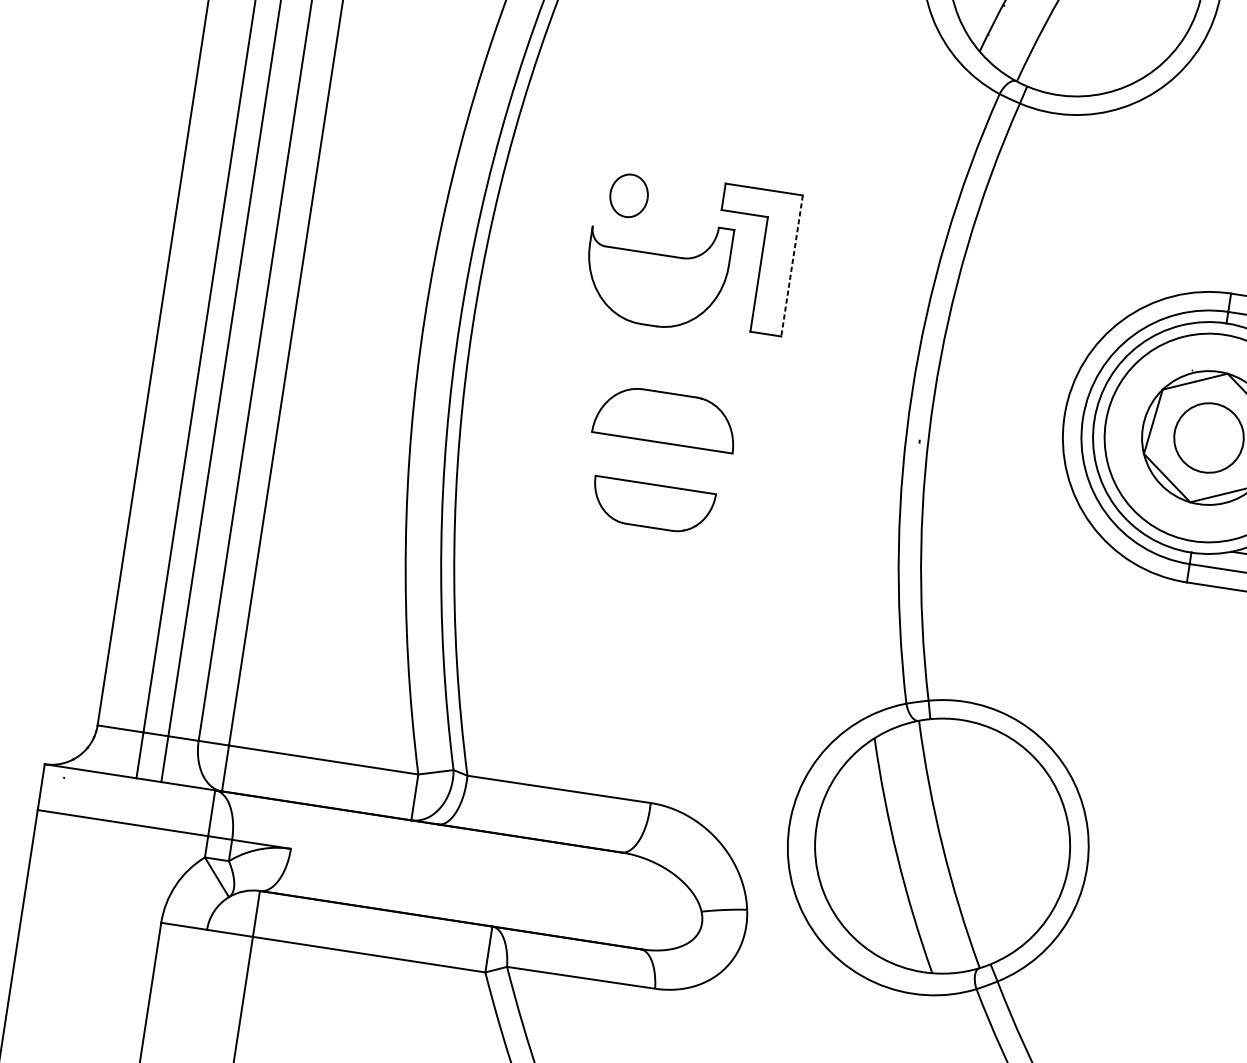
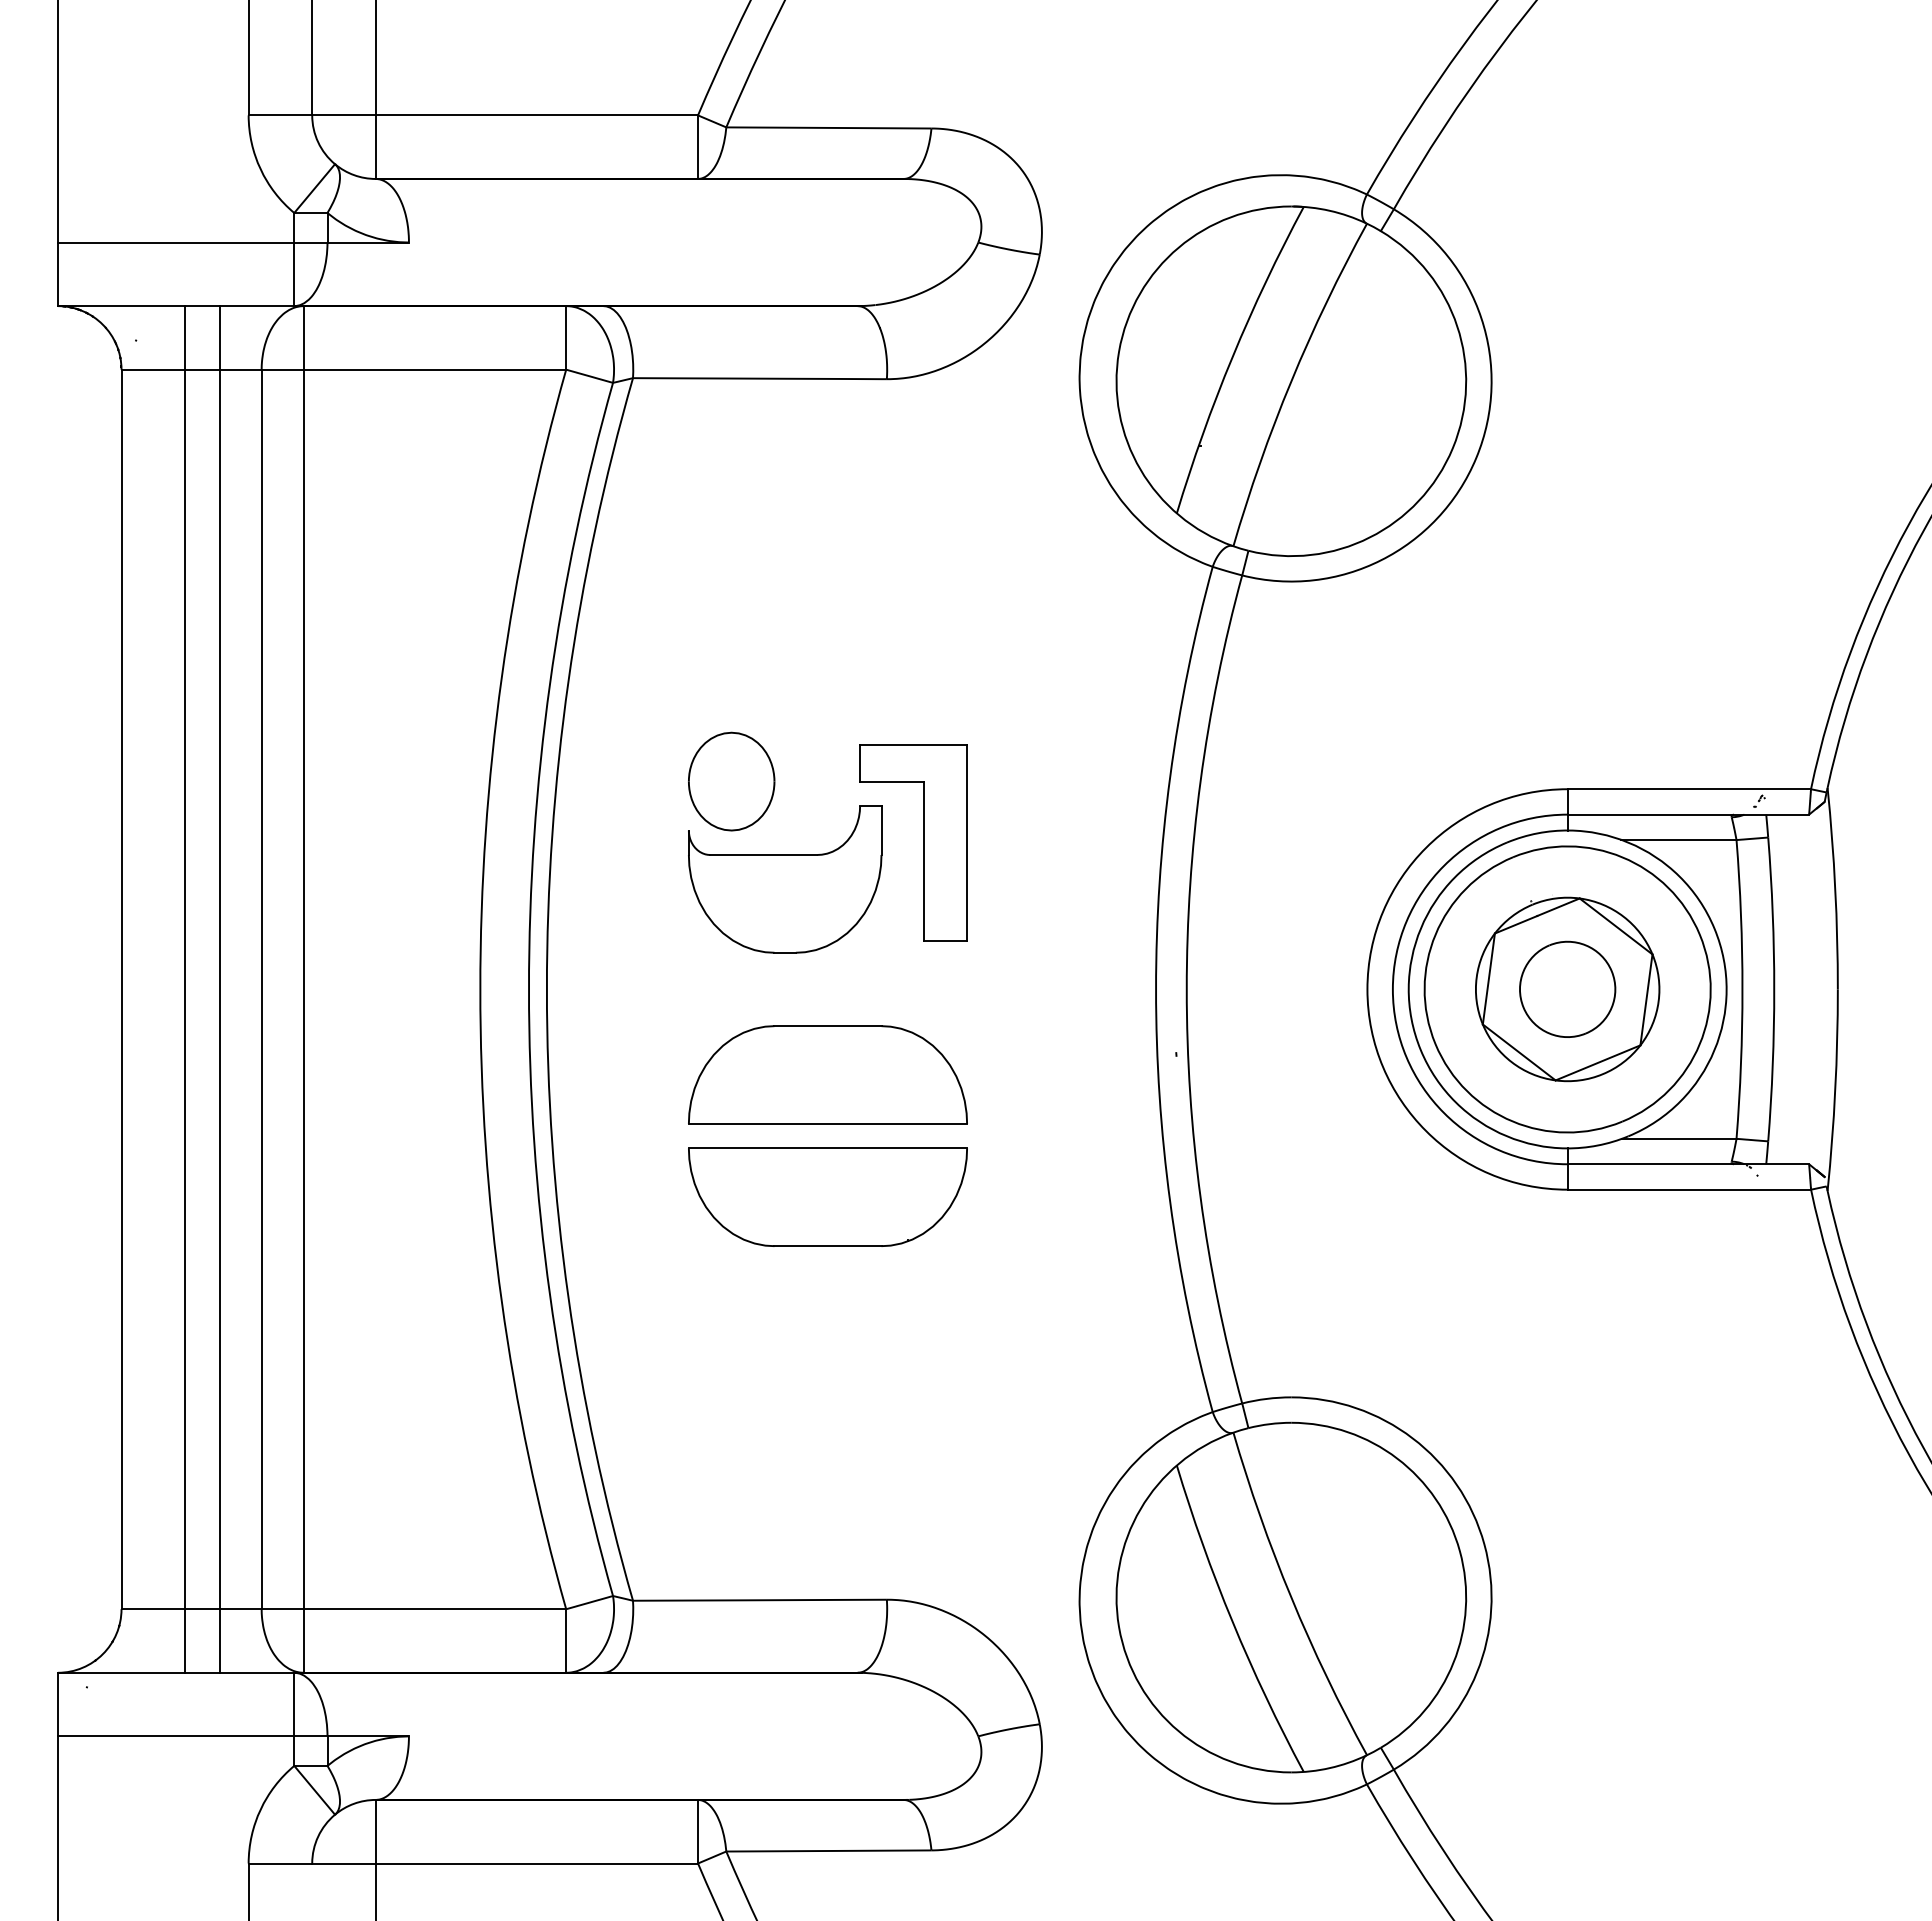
part: (628, 195) -> (731, 781), size x1.67
line: (792, 265) -> (967, 842), dashed -> solid
part: (665, 417) -> (827, 1074), size x1.43
part: (652, 505) -> (827, 1196), size x1.67

